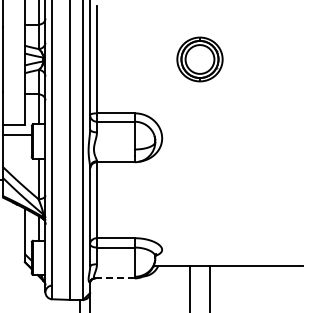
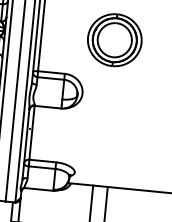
part: (199, 59) -> (114, 40), size x1.67
line: (115, 278) -> (39, 189), dashed -> solid

